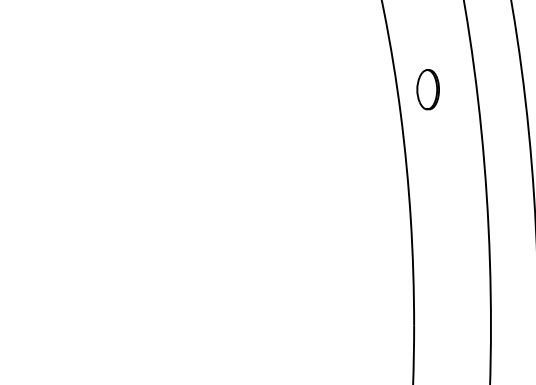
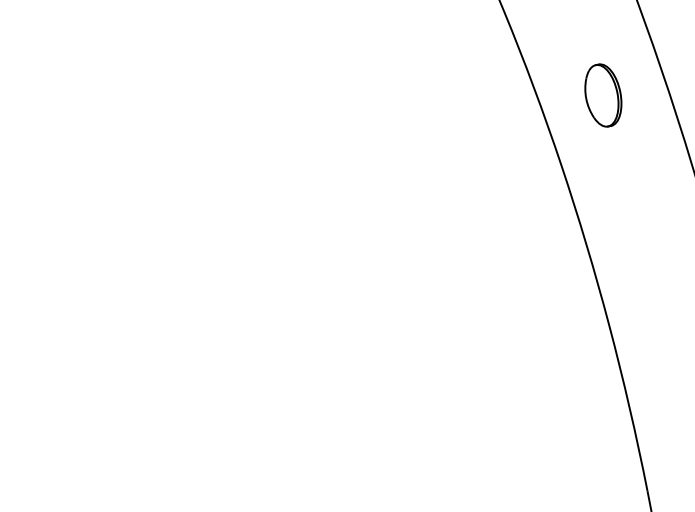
part: (427, 89) -> (602, 95), moved

